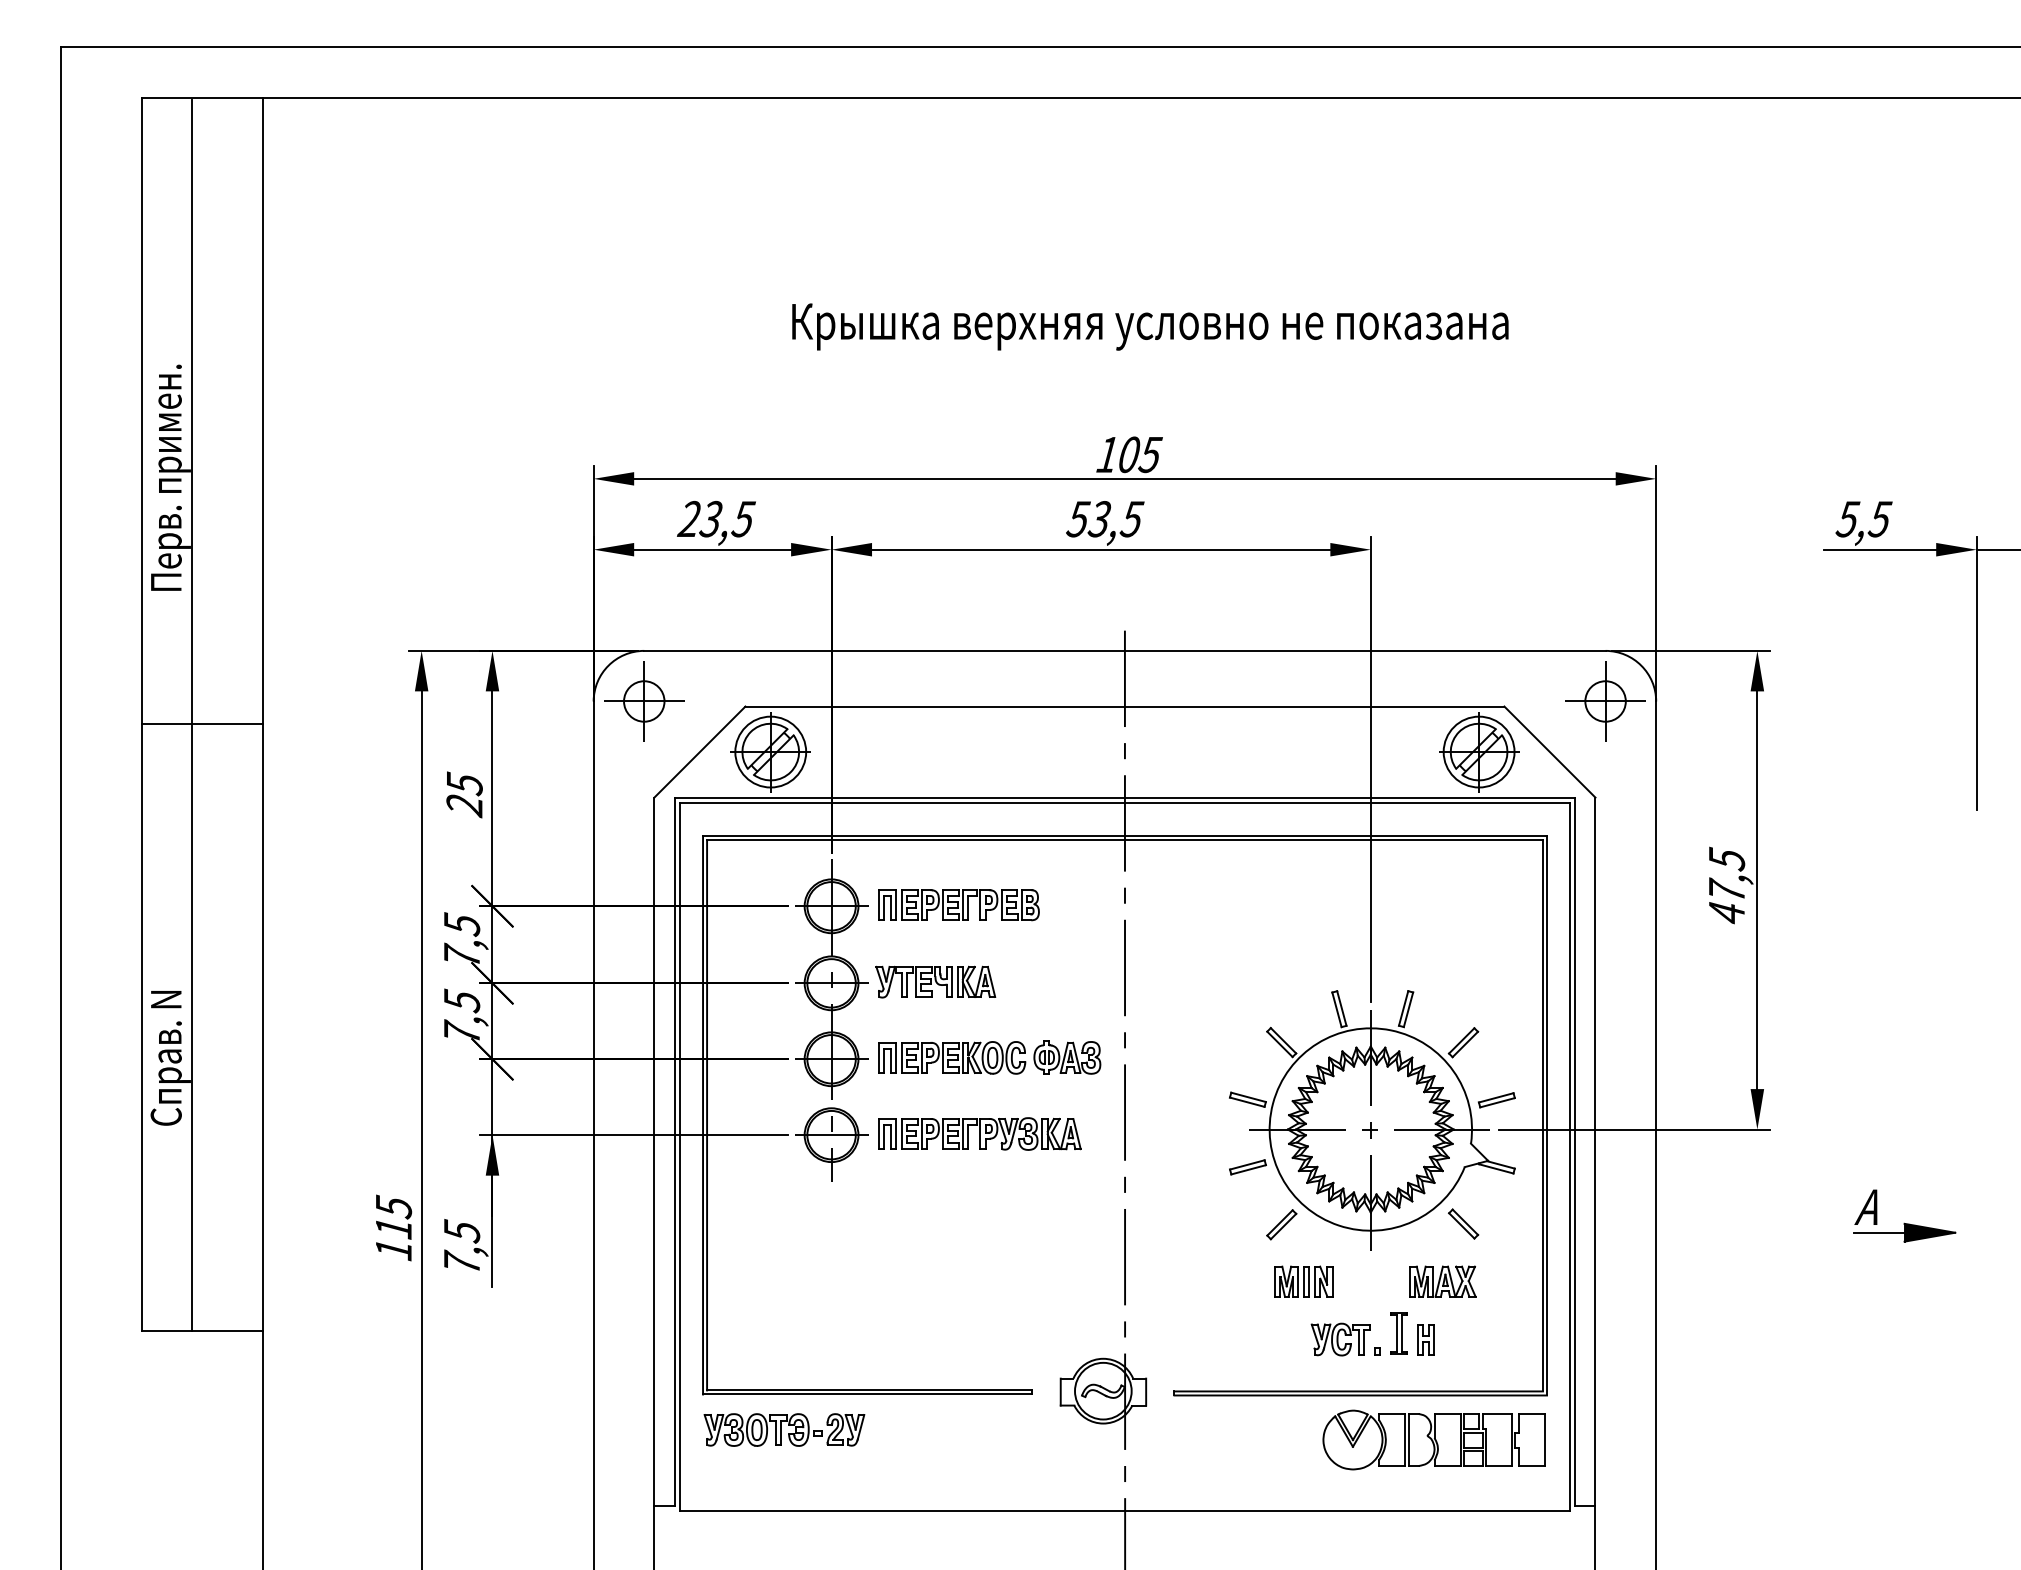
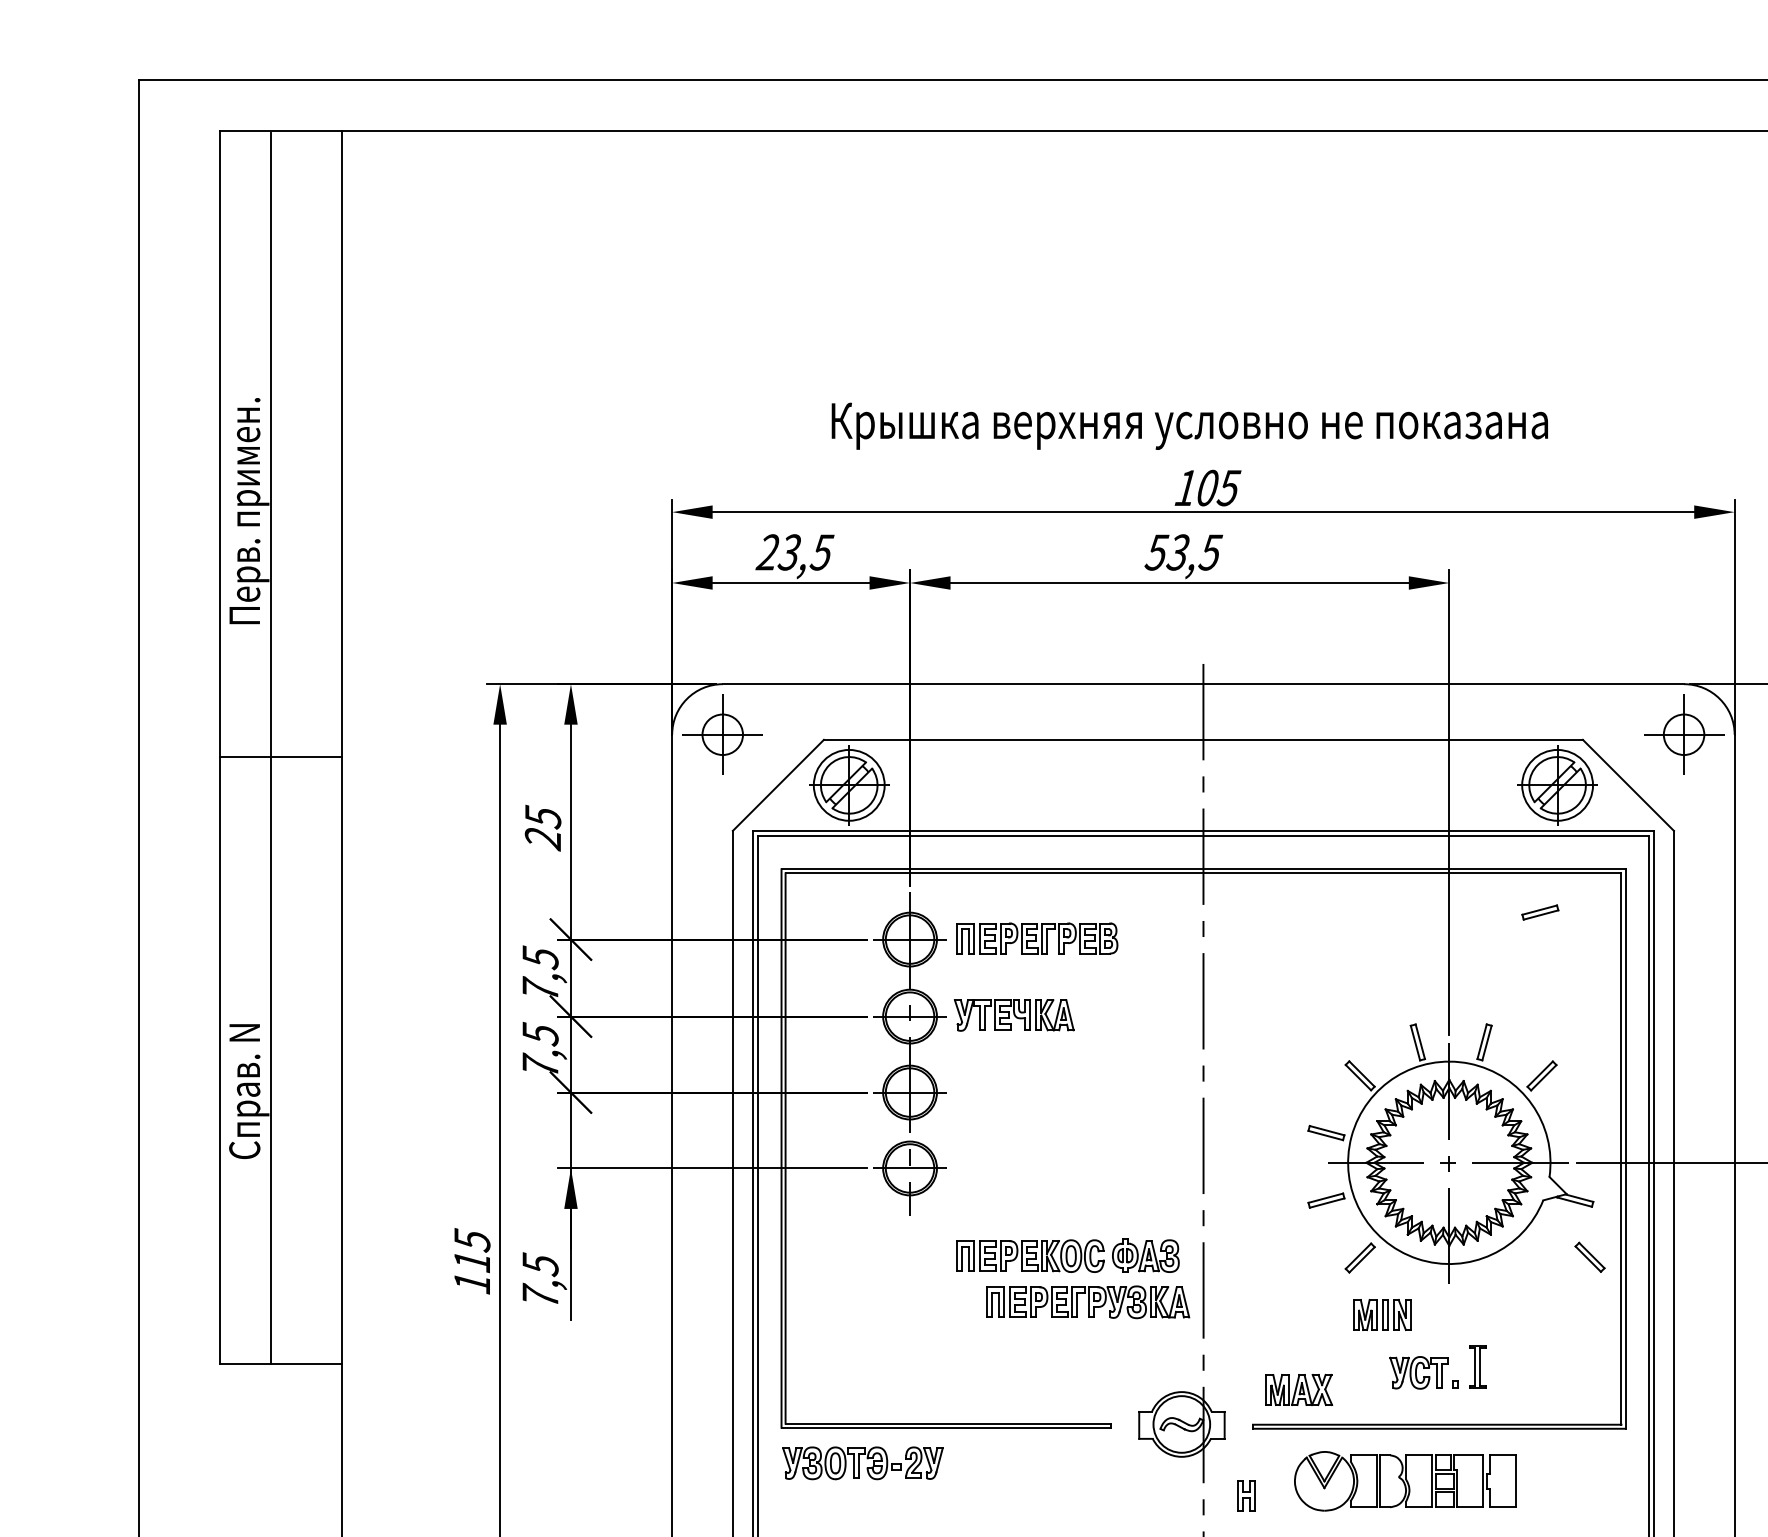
text: (1150, 326) -> (1189, 425), moved
part: (989, 1057) -> (1067, 1255), moved
part: (1496, 1100) -> (1539, 912), moved
part: (979, 1133) -> (1087, 1301), moved
part: (1463, 1223) -> (1589, 1256), moved
part: (1442, 1281) -> (1298, 1389), moved
part: (1425, 1339) -> (1245, 1495), moved
part: (1433, 1439) -> (1404, 1480), moved

